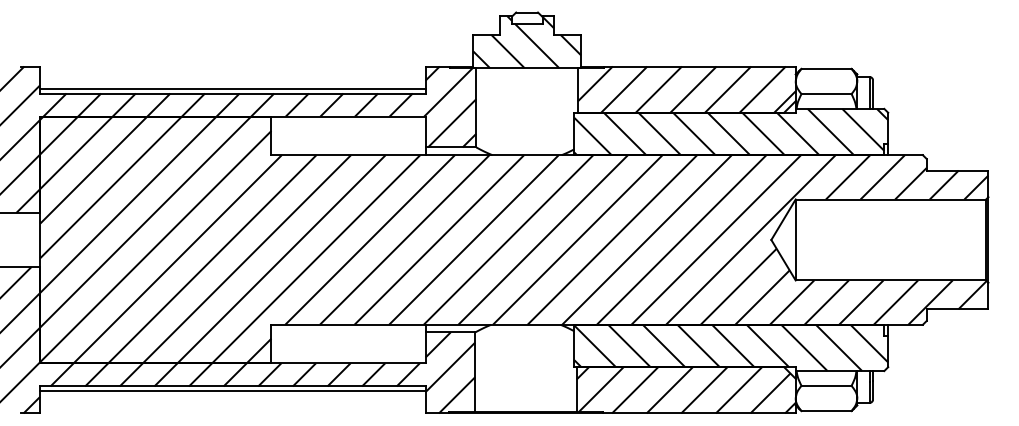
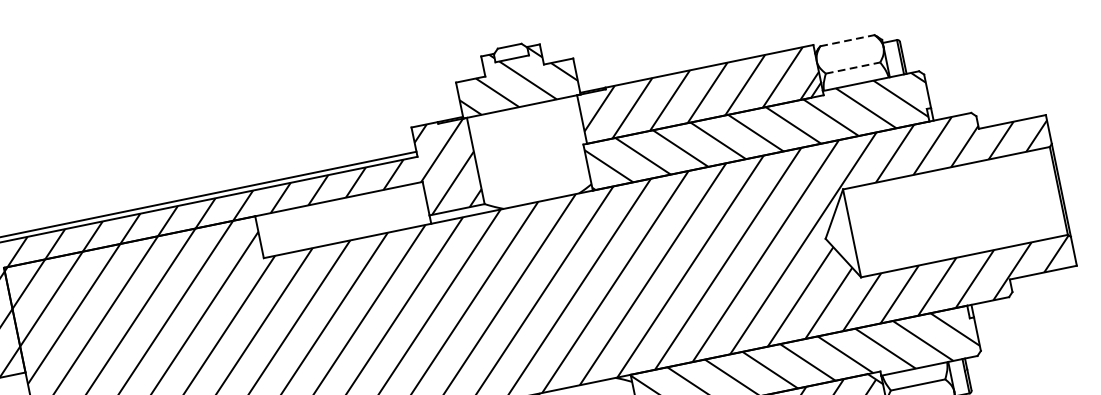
line: (827, 68) -> (848, 40), solid -> dashed
line: (827, 94) -> (854, 68), solid -> dashed

